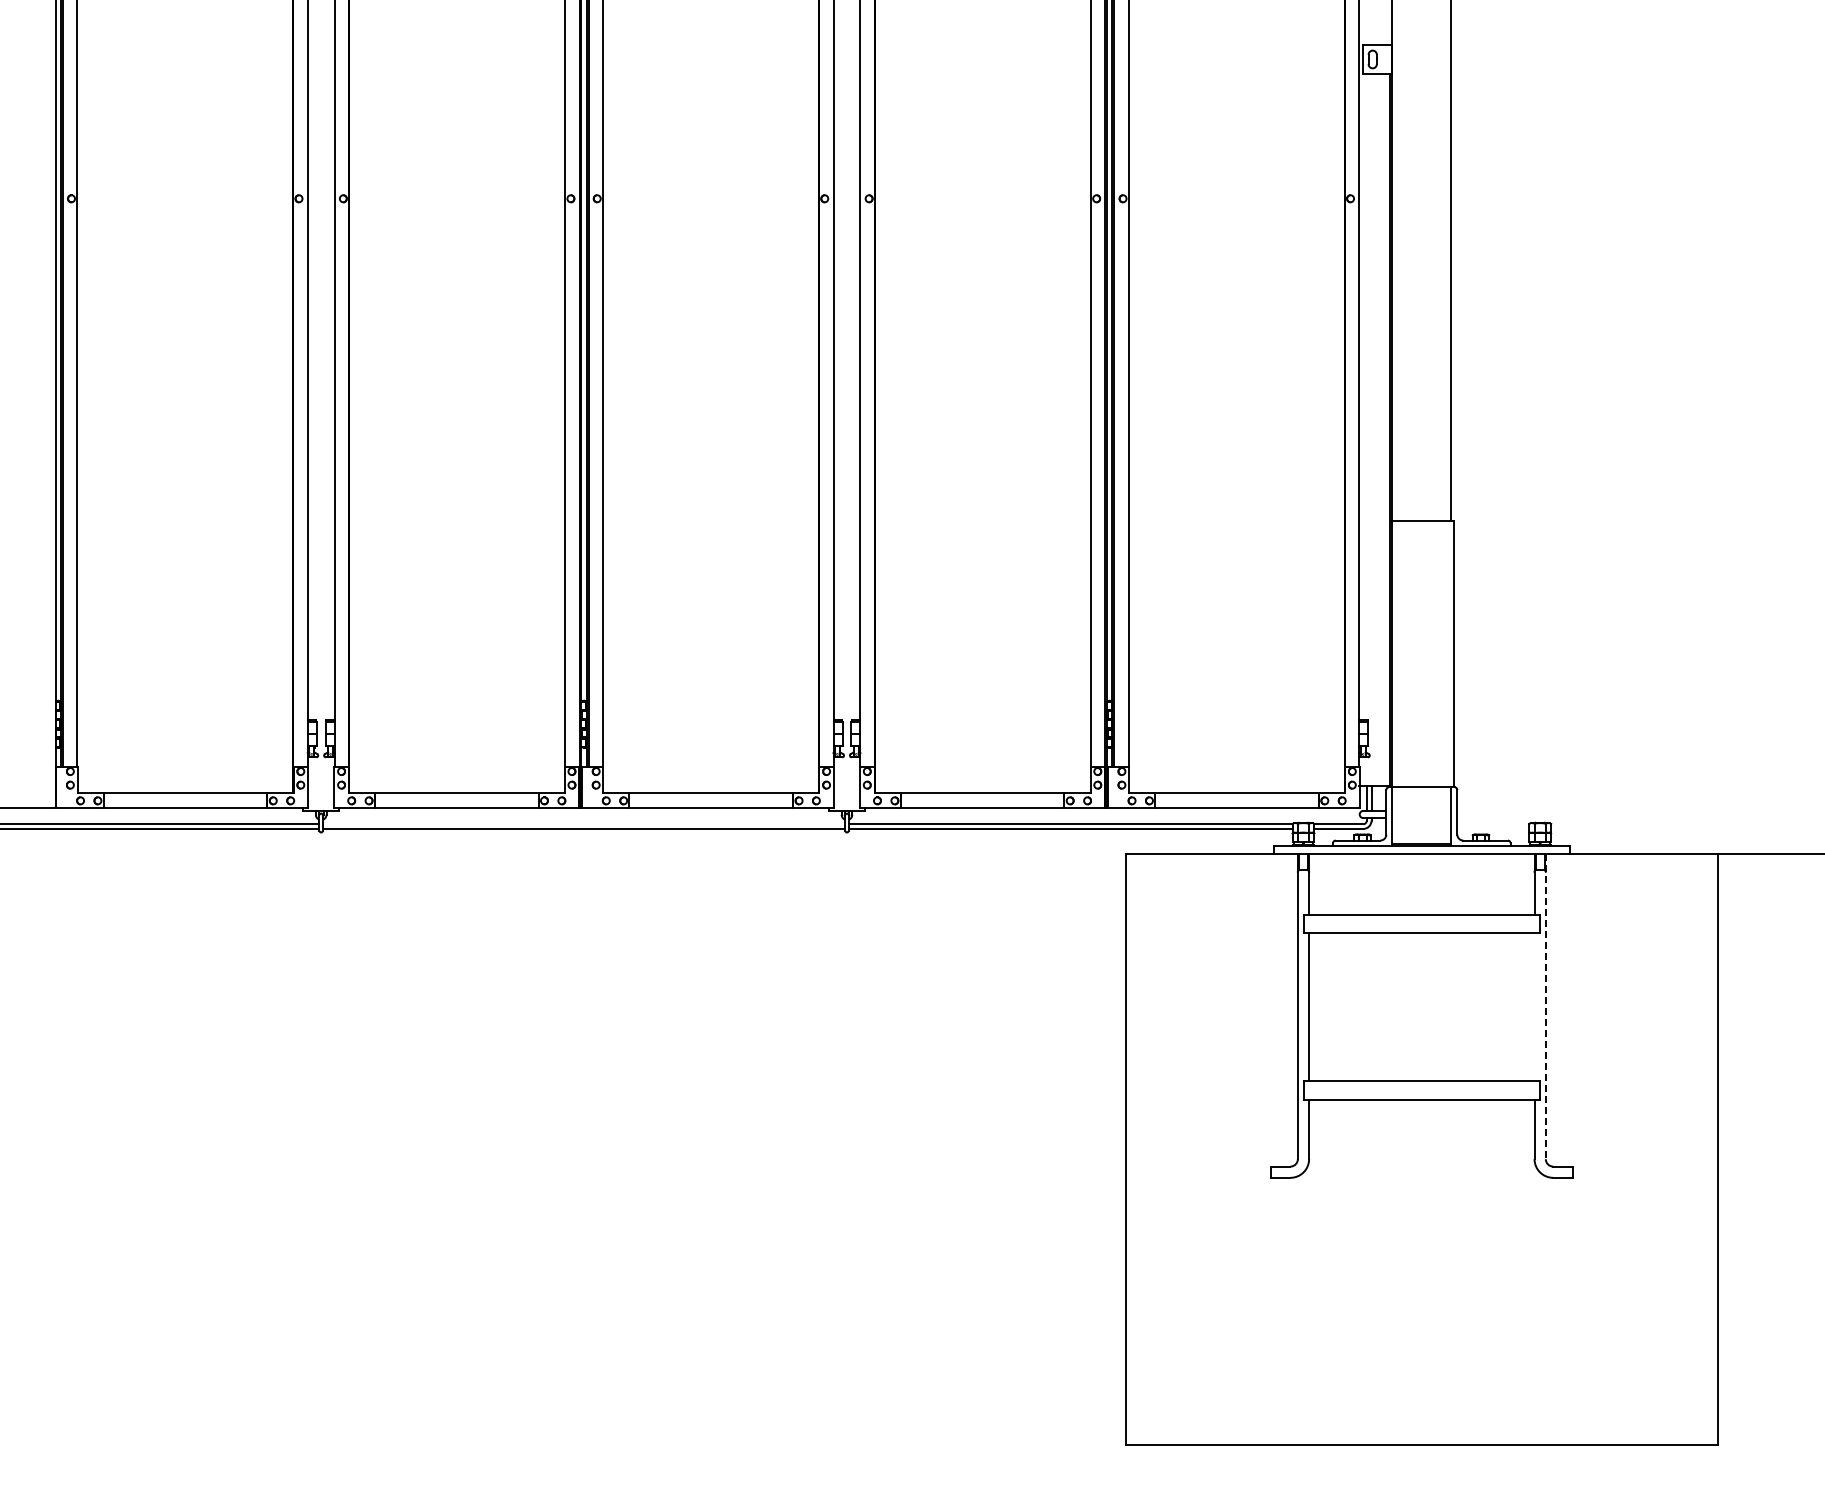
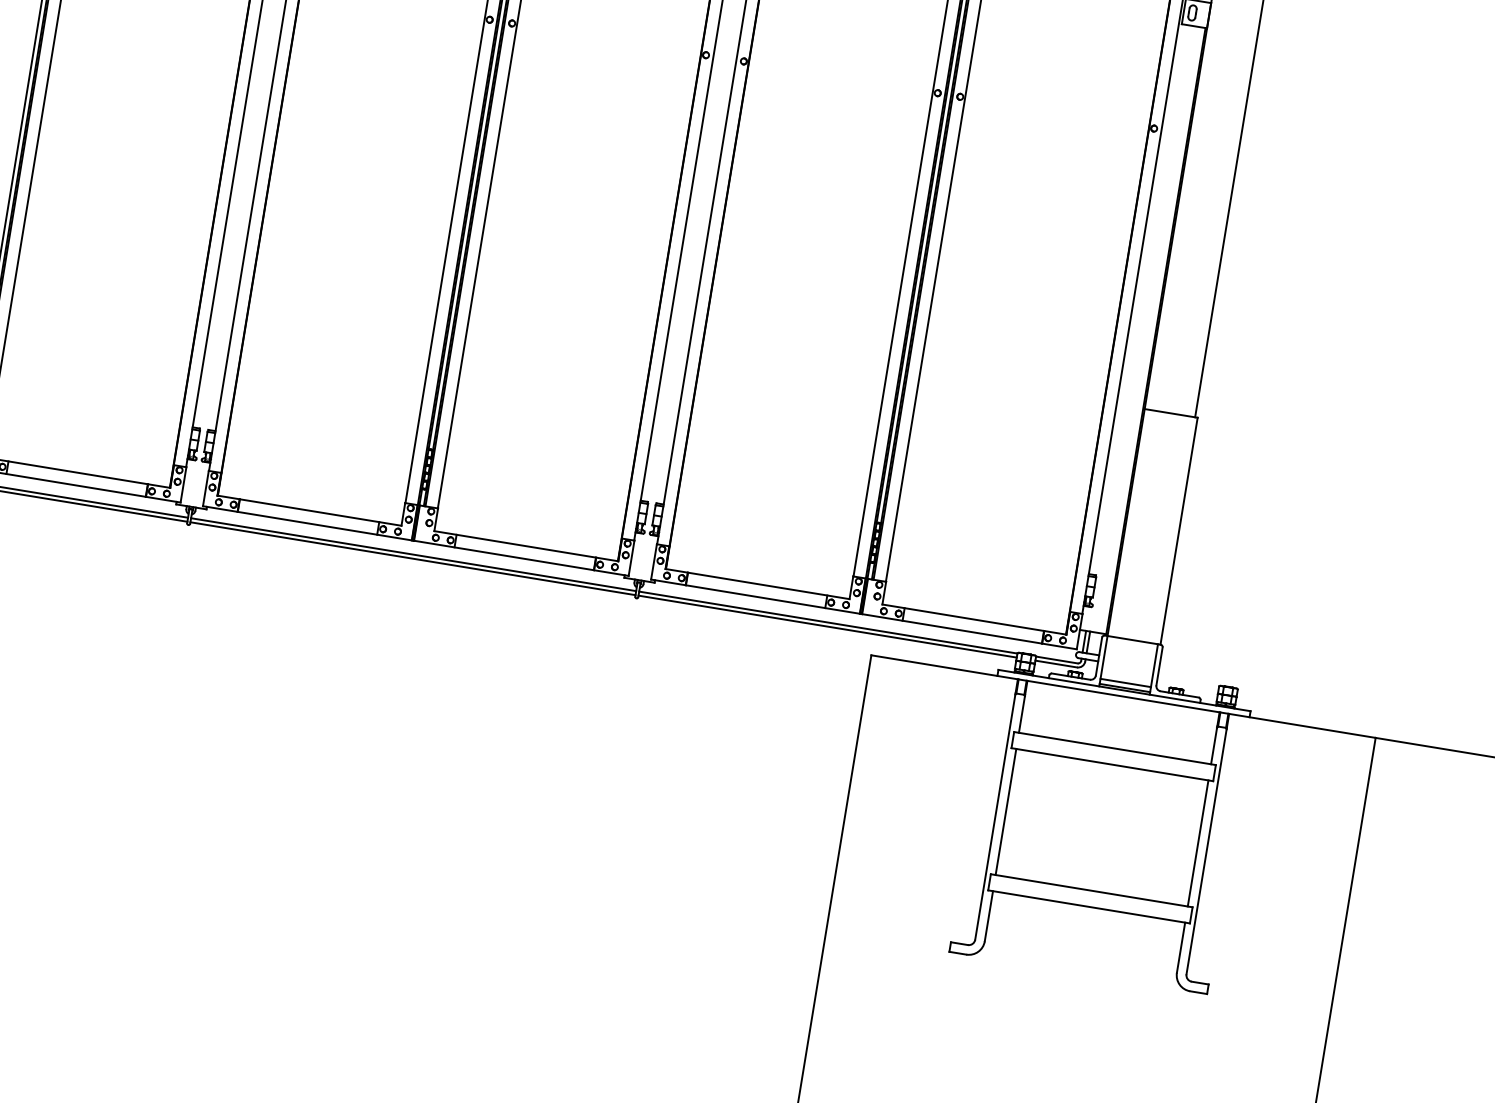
line: (583, 824) -> (413, 554), added
line: (1421, 837) -> (1125, 682), added
line: (1545, 1006) -> (1207, 844), dashed -> solid
line: (1534, 1007) -> (1198, 843), added

